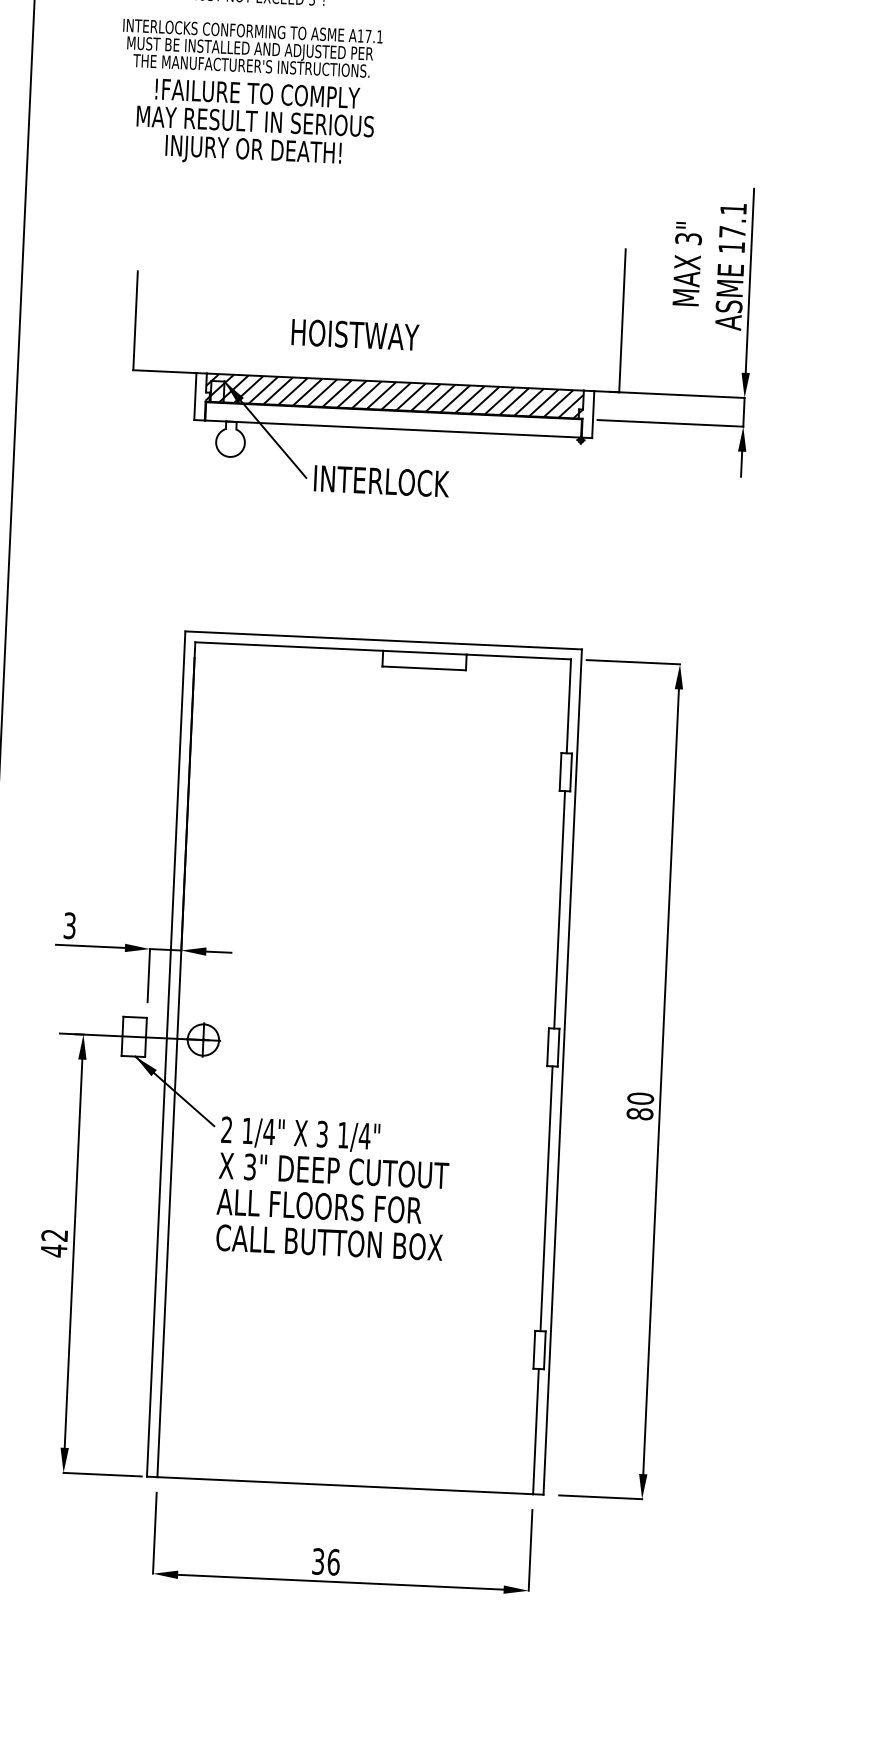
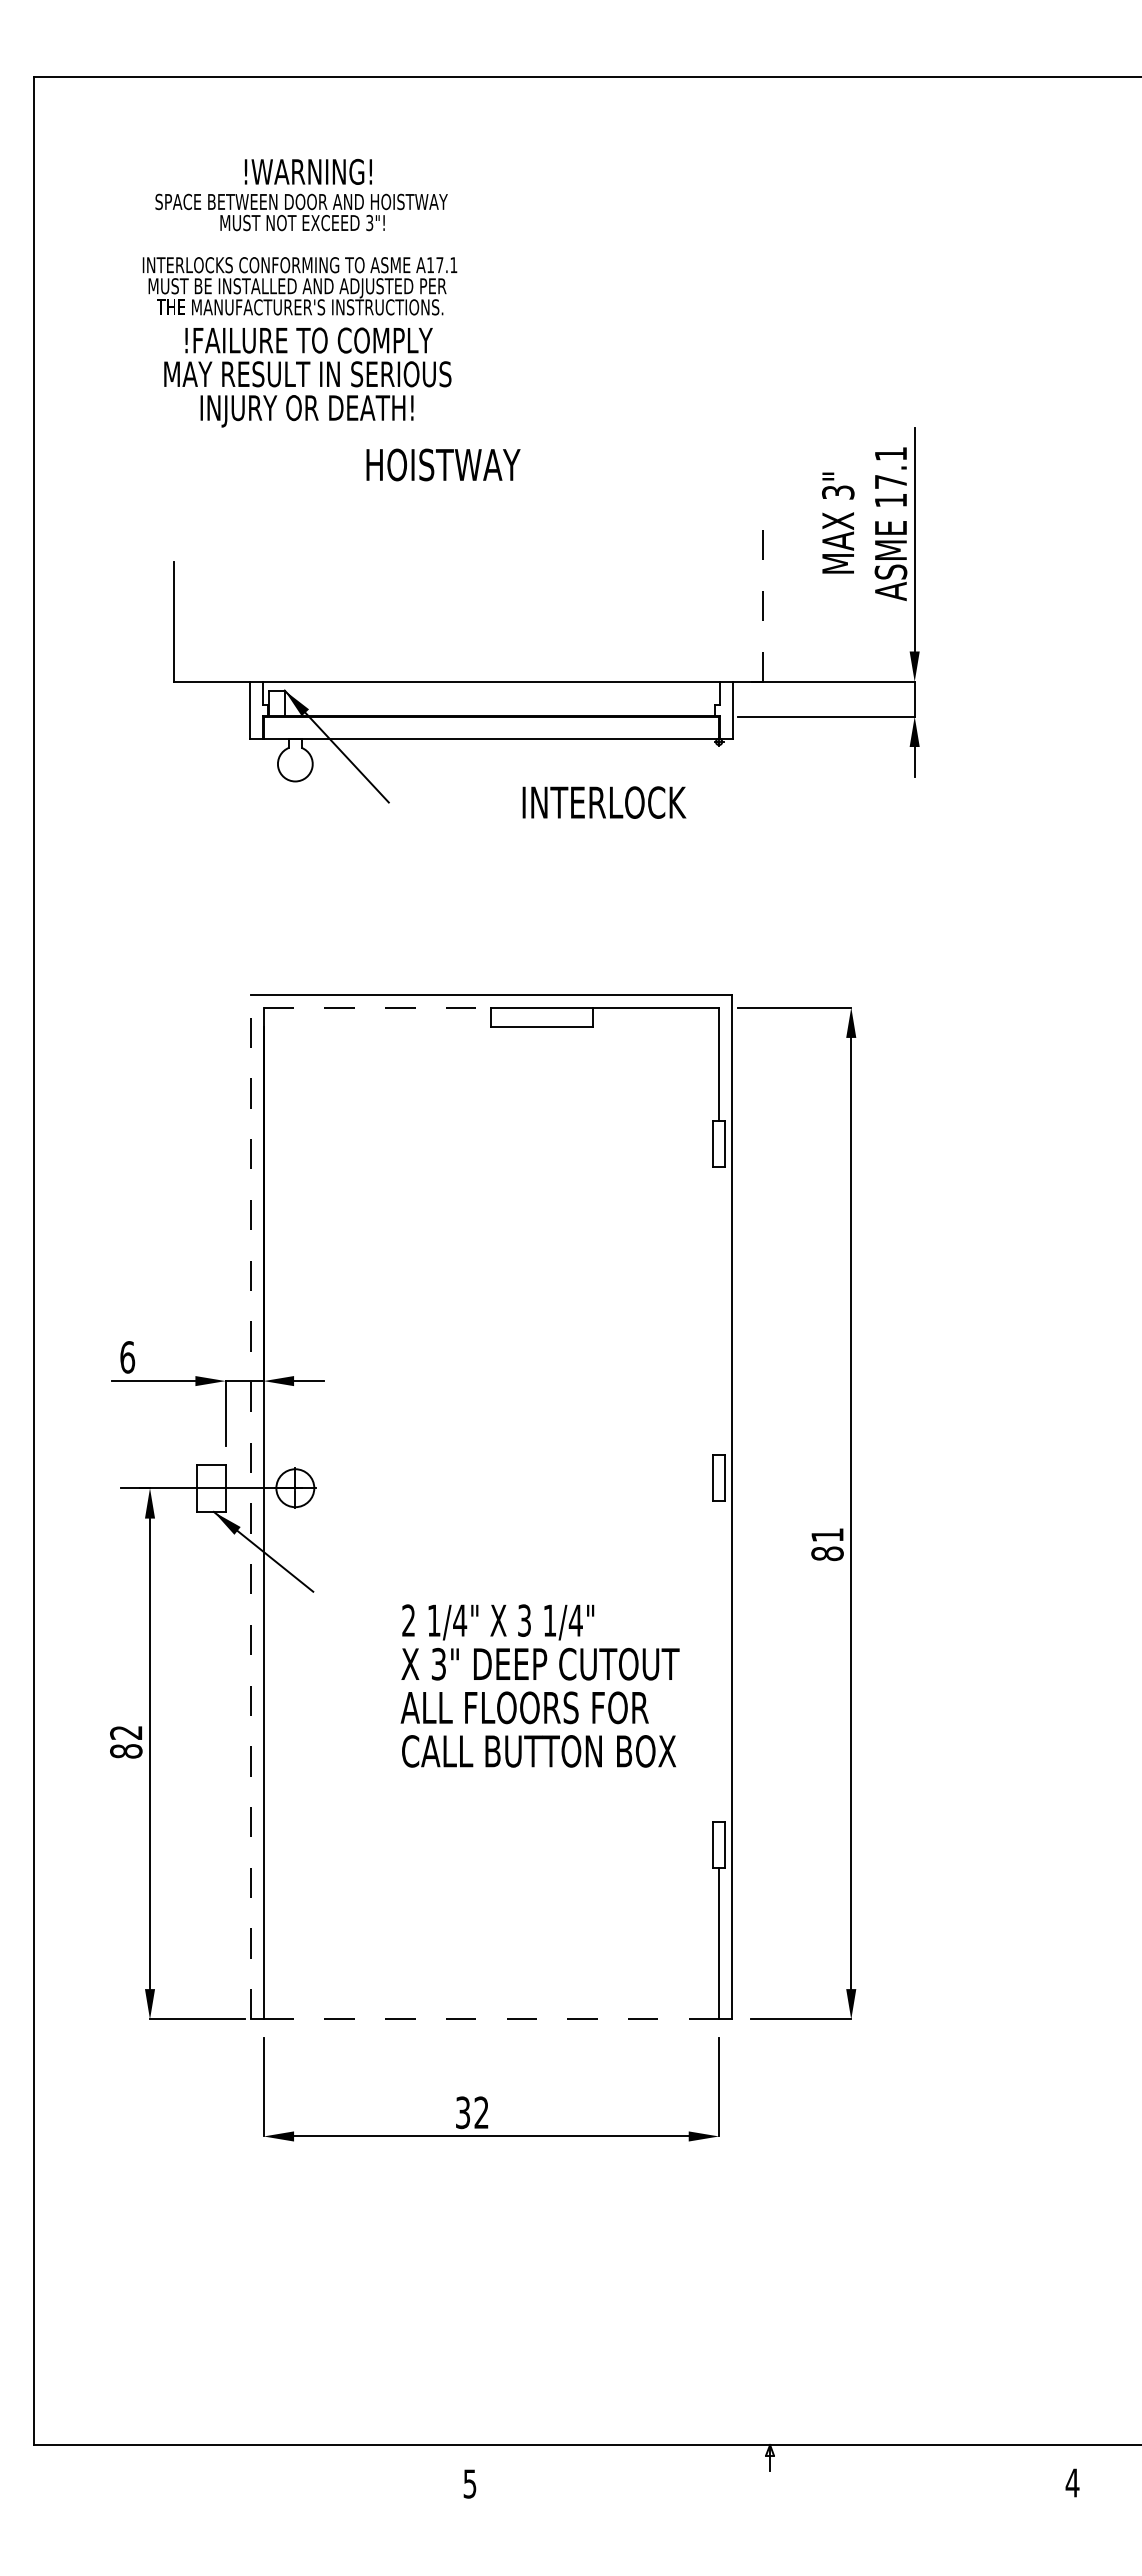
line: (622, 321) -> (762, 595), solid -> dashed
text: (355, 334) -> (443, 464), moved
hatch: (393, 395) -> (490, 698), removed
text: (381, 481) -> (604, 802), moved
line: (289, 646) -> (377, 1007), solid -> dashed
line: (559, 910) -> (719, 1311), removed
text: (69, 925) -> (127, 1357), 3 -> 6
line: (166, 1053) -> (251, 1506), solid -> dashed
text: (640, 1098) -> (827, 1534), 80 -> 81
text: (332, 1188) -> (539, 1685), moved
line: (546, 1198) -> (719, 1660), removed
text: (54, 1250) -> (126, 1751), 42 -> 82
line: (345, 1485) -> (491, 2019), solid -> dashed
text: (333, 1562) -> (481, 2112), 36 -> 32

